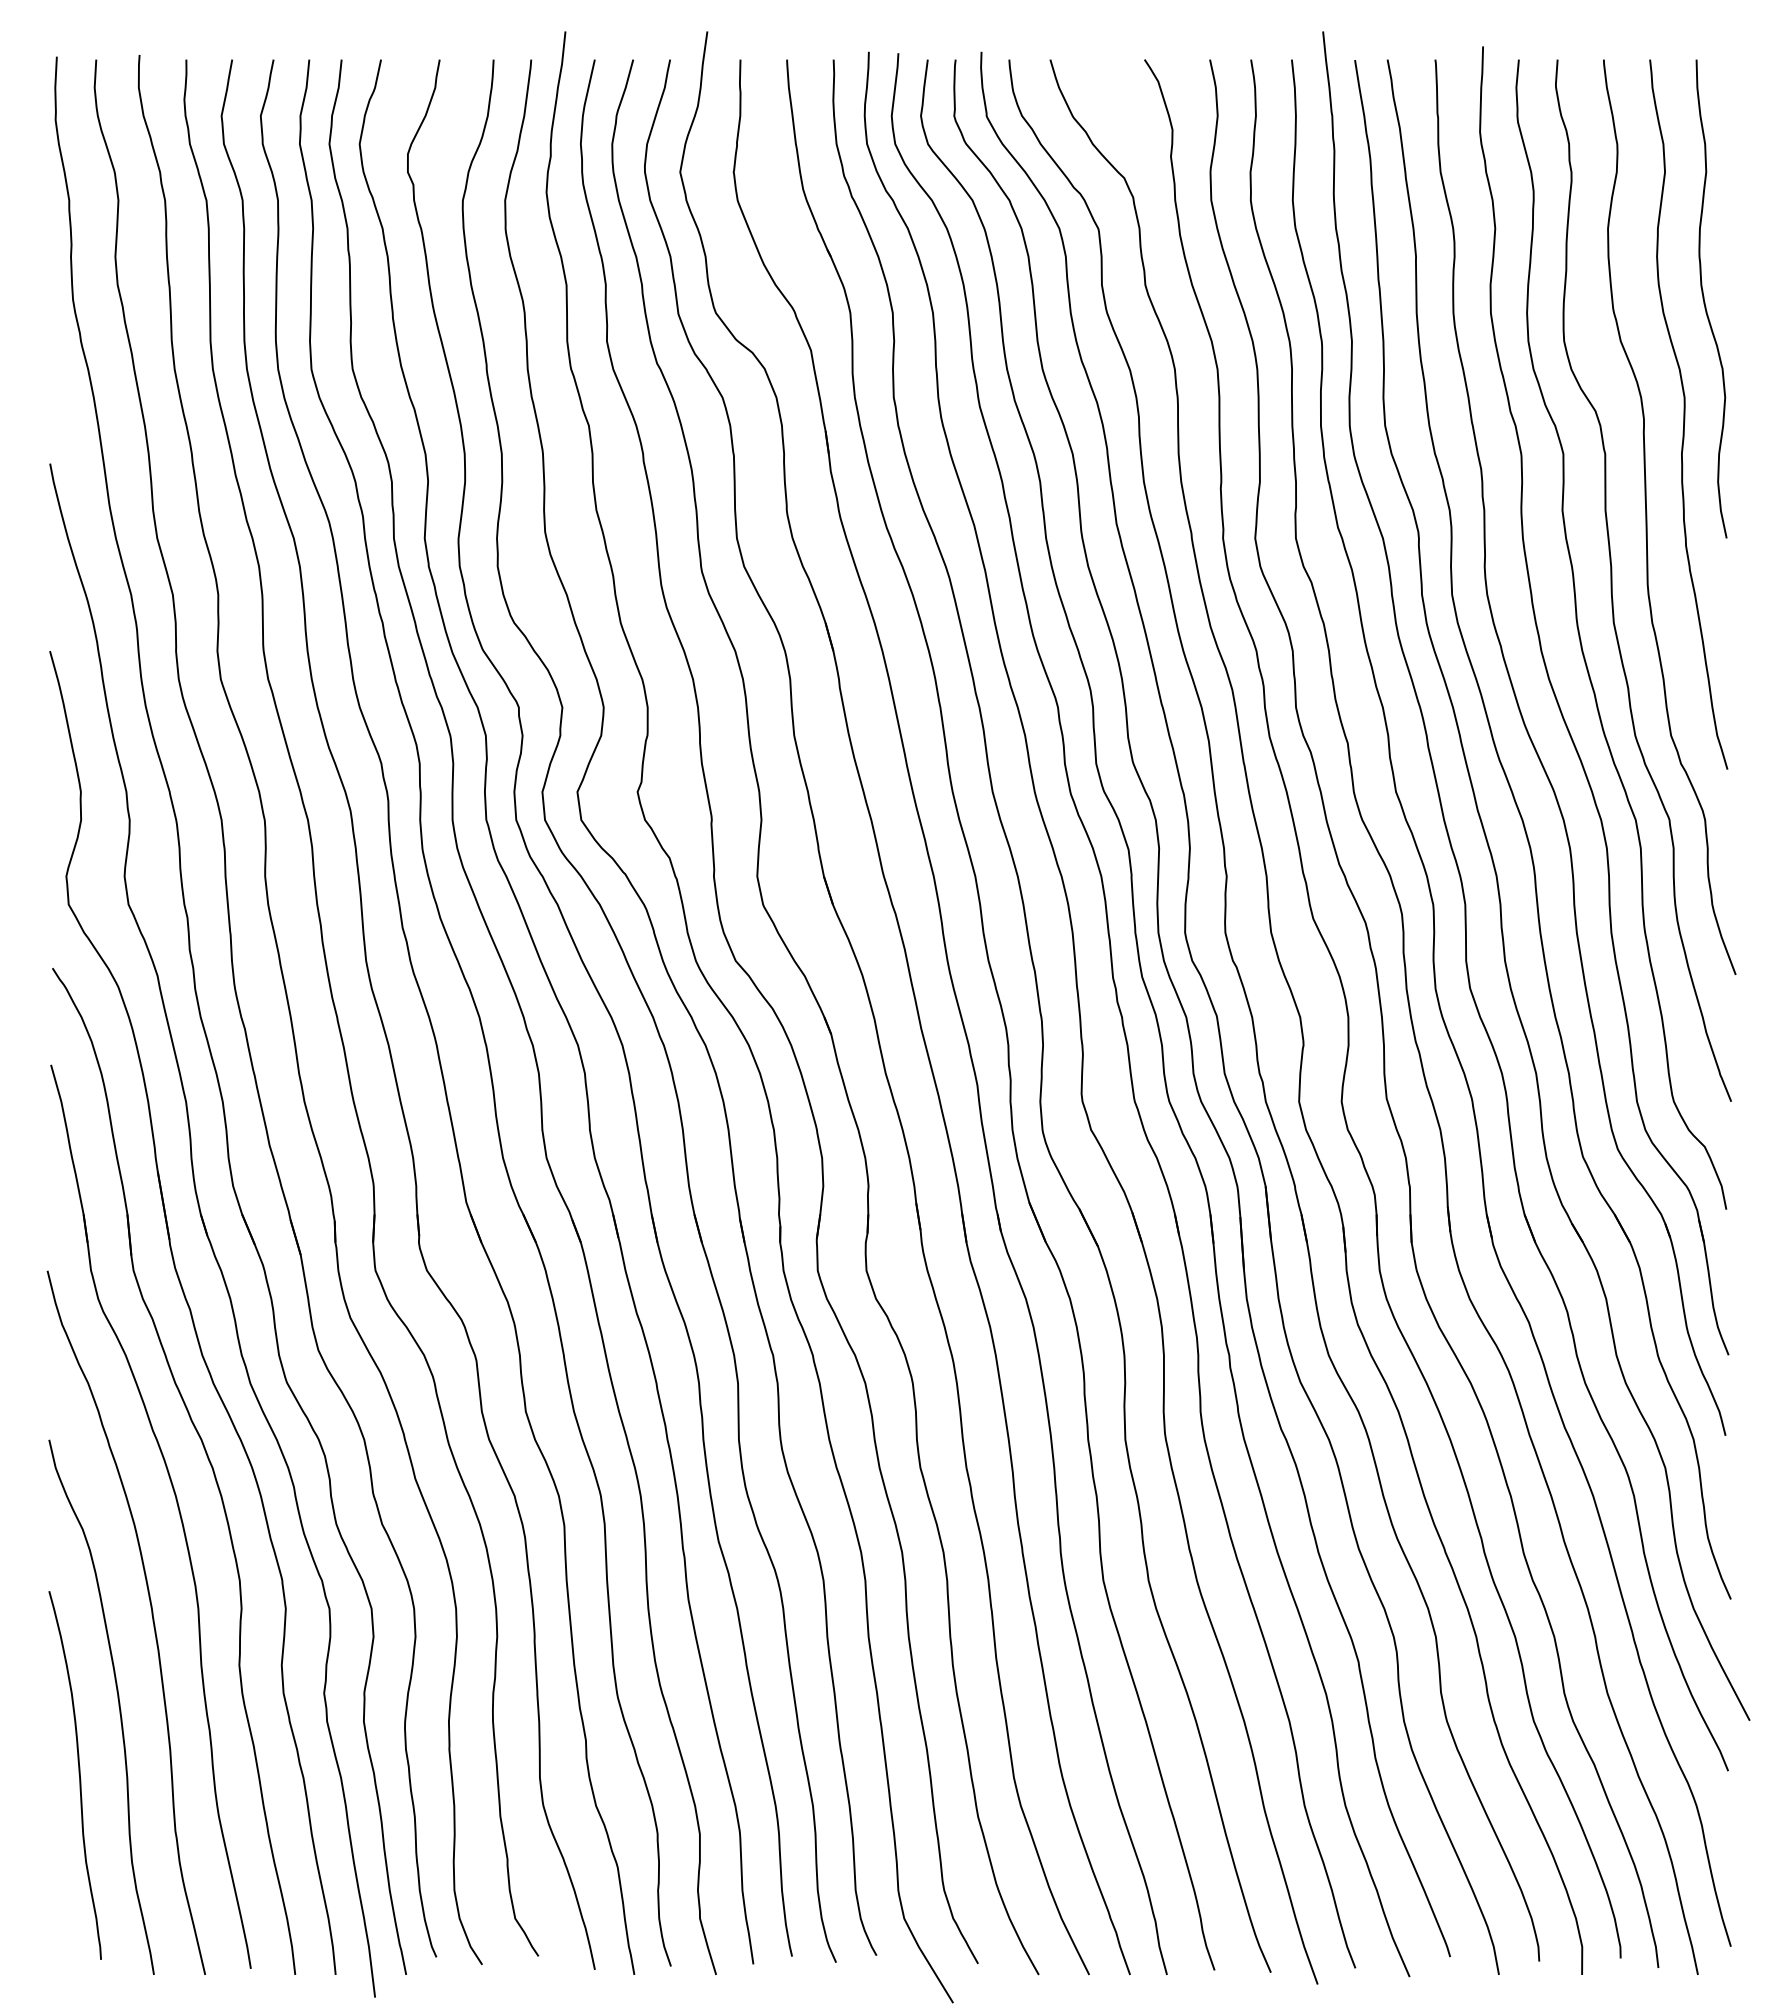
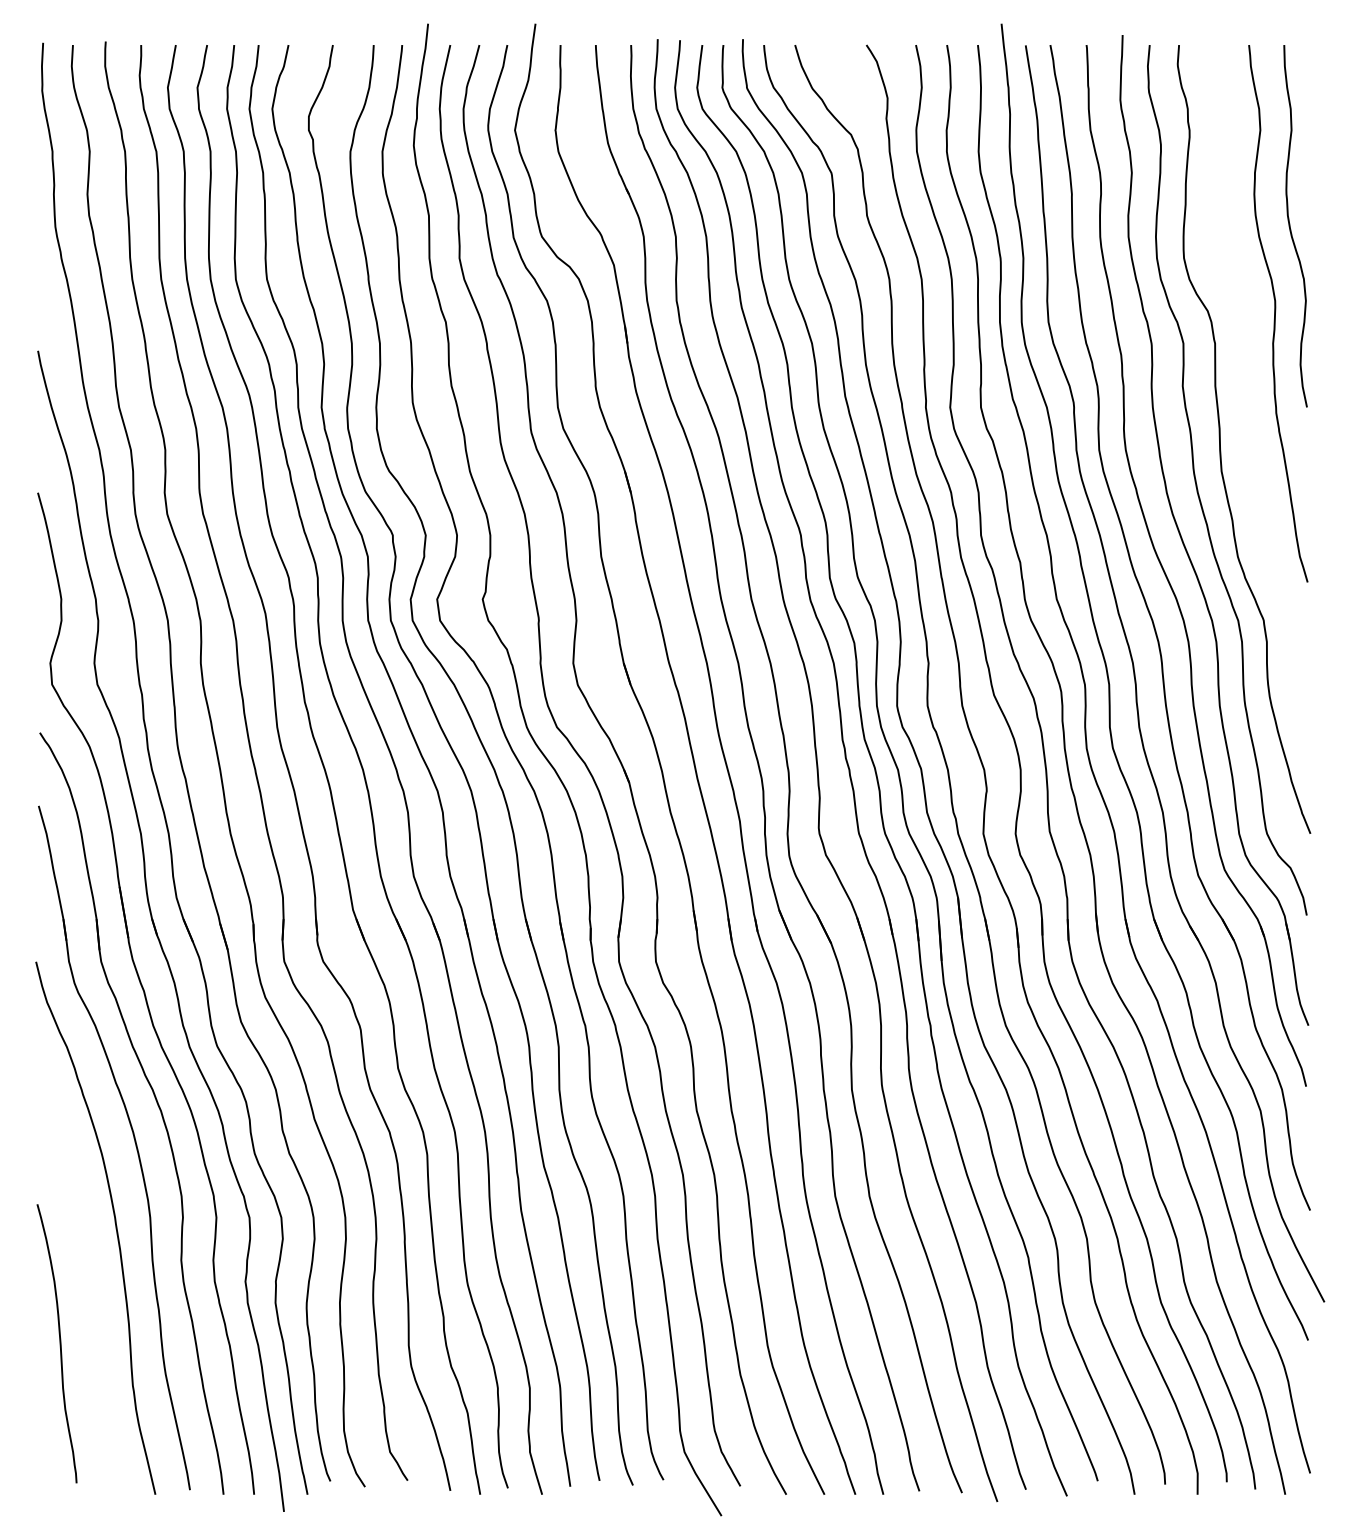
curve: (1647, 516) -> (1247, 390), removed
curve: (118, 1706) -> (89, 1291), removed

